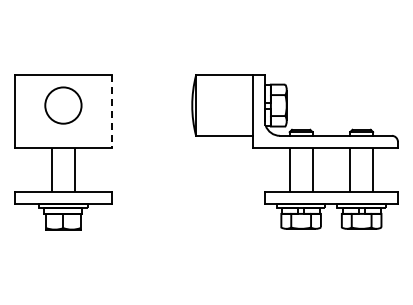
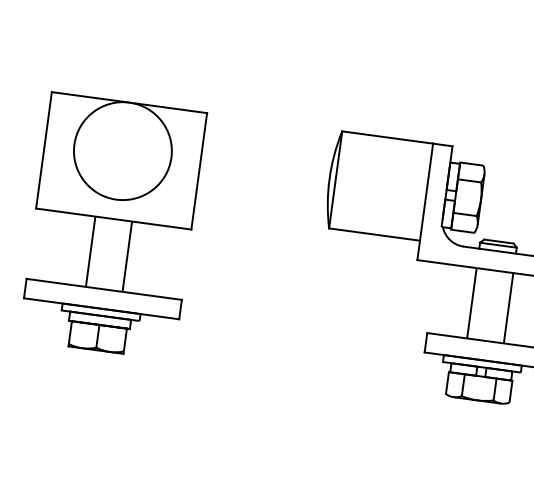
circle: (63, 105) -> (123, 151), size x1.67
line: (111, 112) -> (198, 172), dashed -> solid

